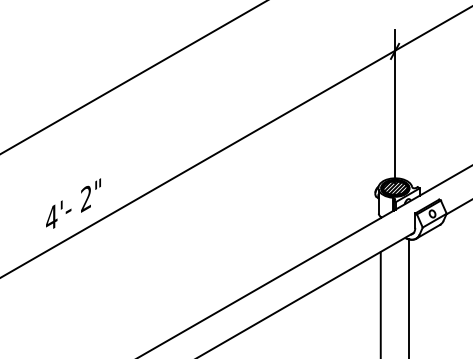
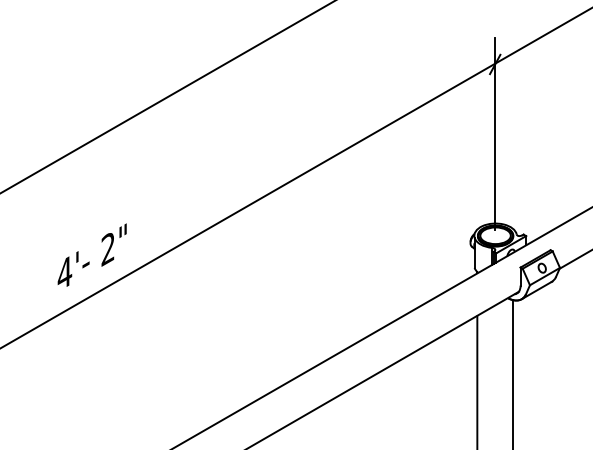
hatch: (395, 187) -> (495, 235), removed

